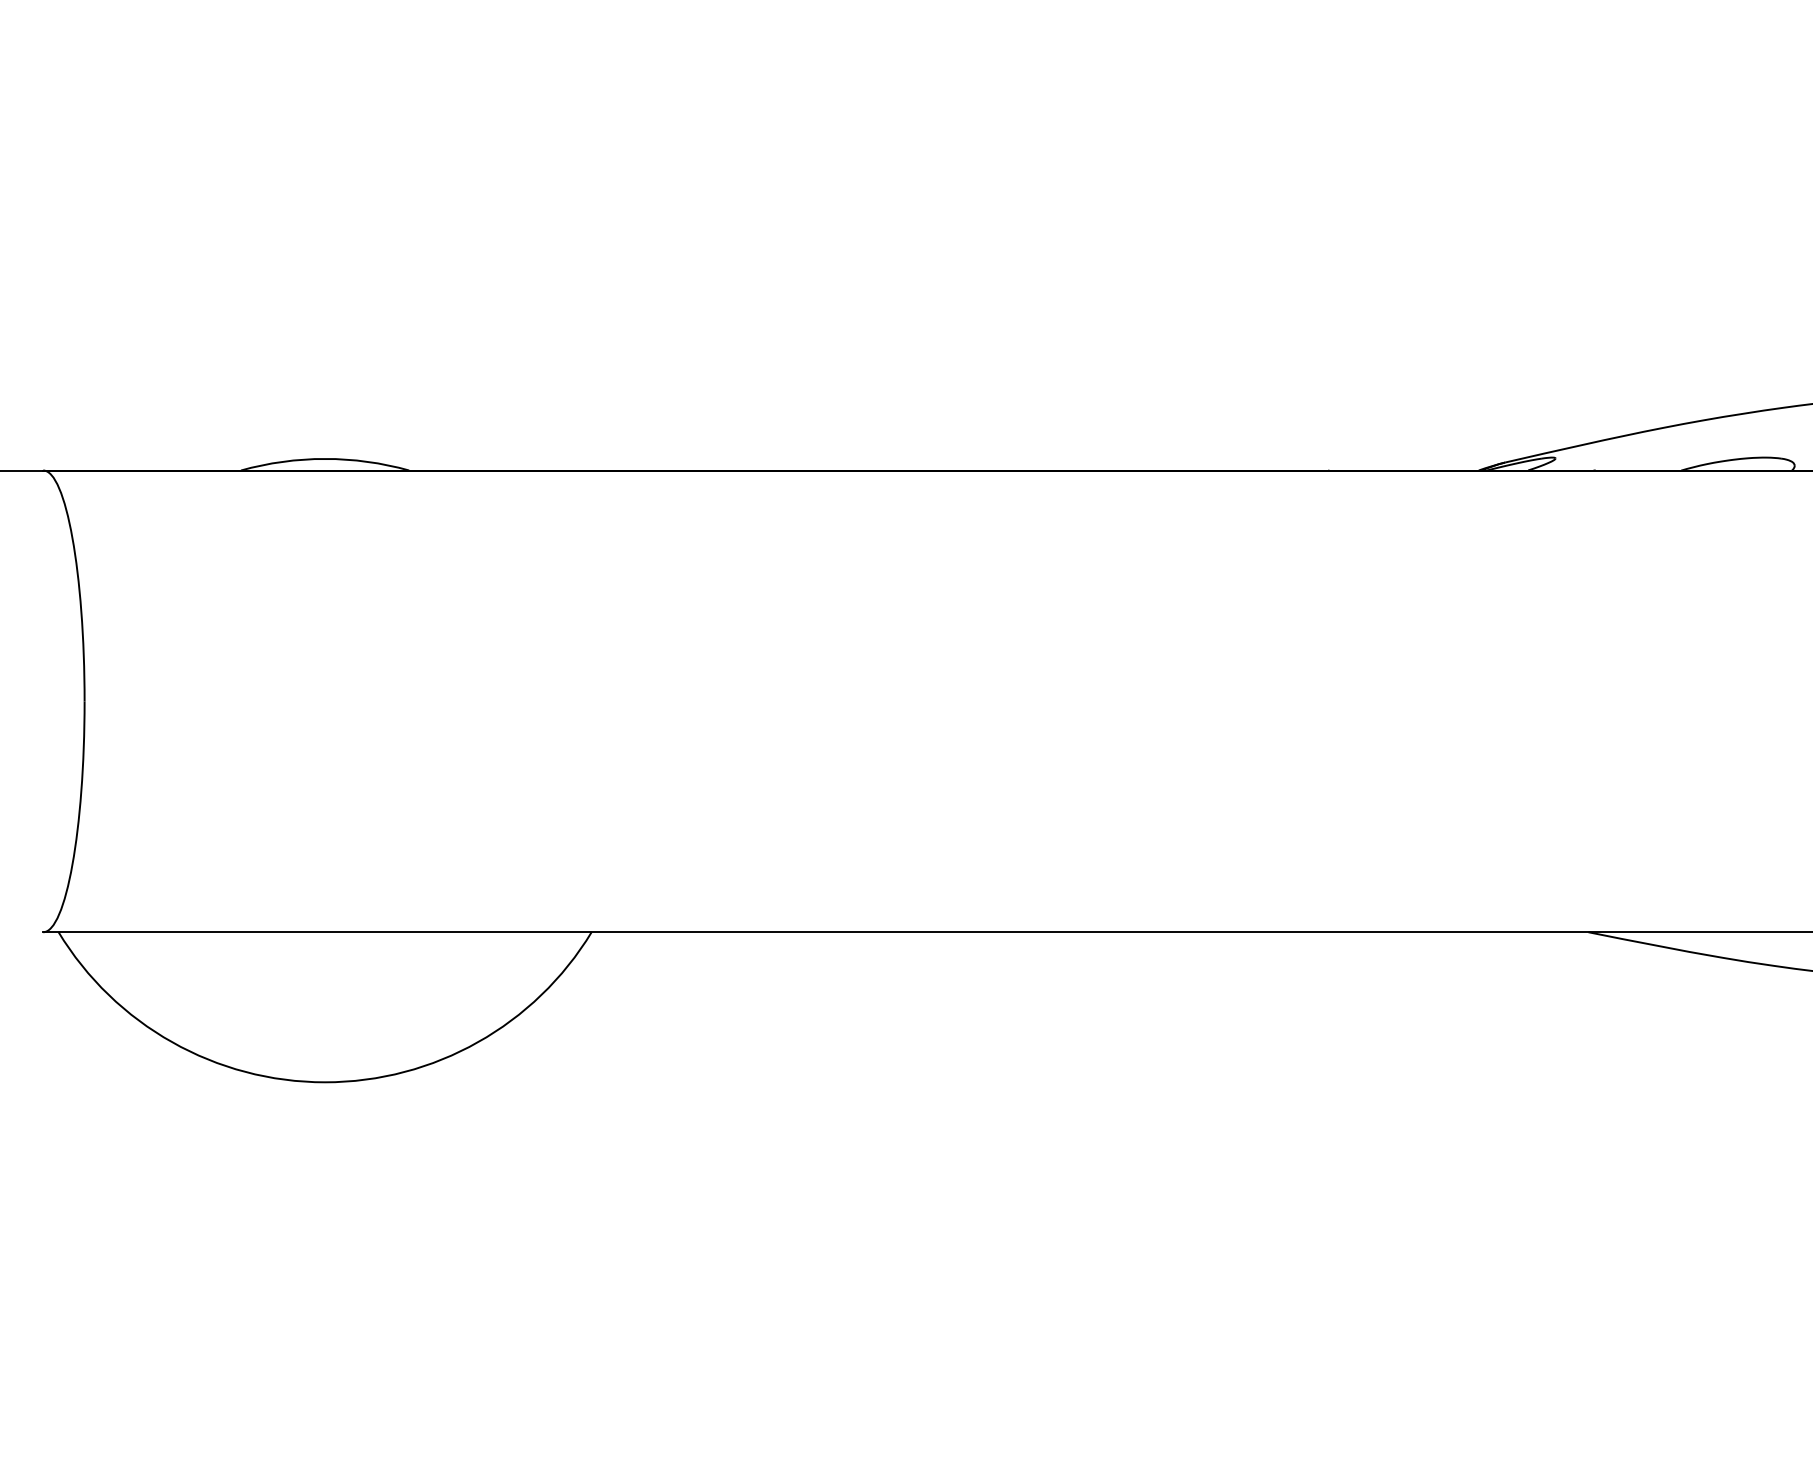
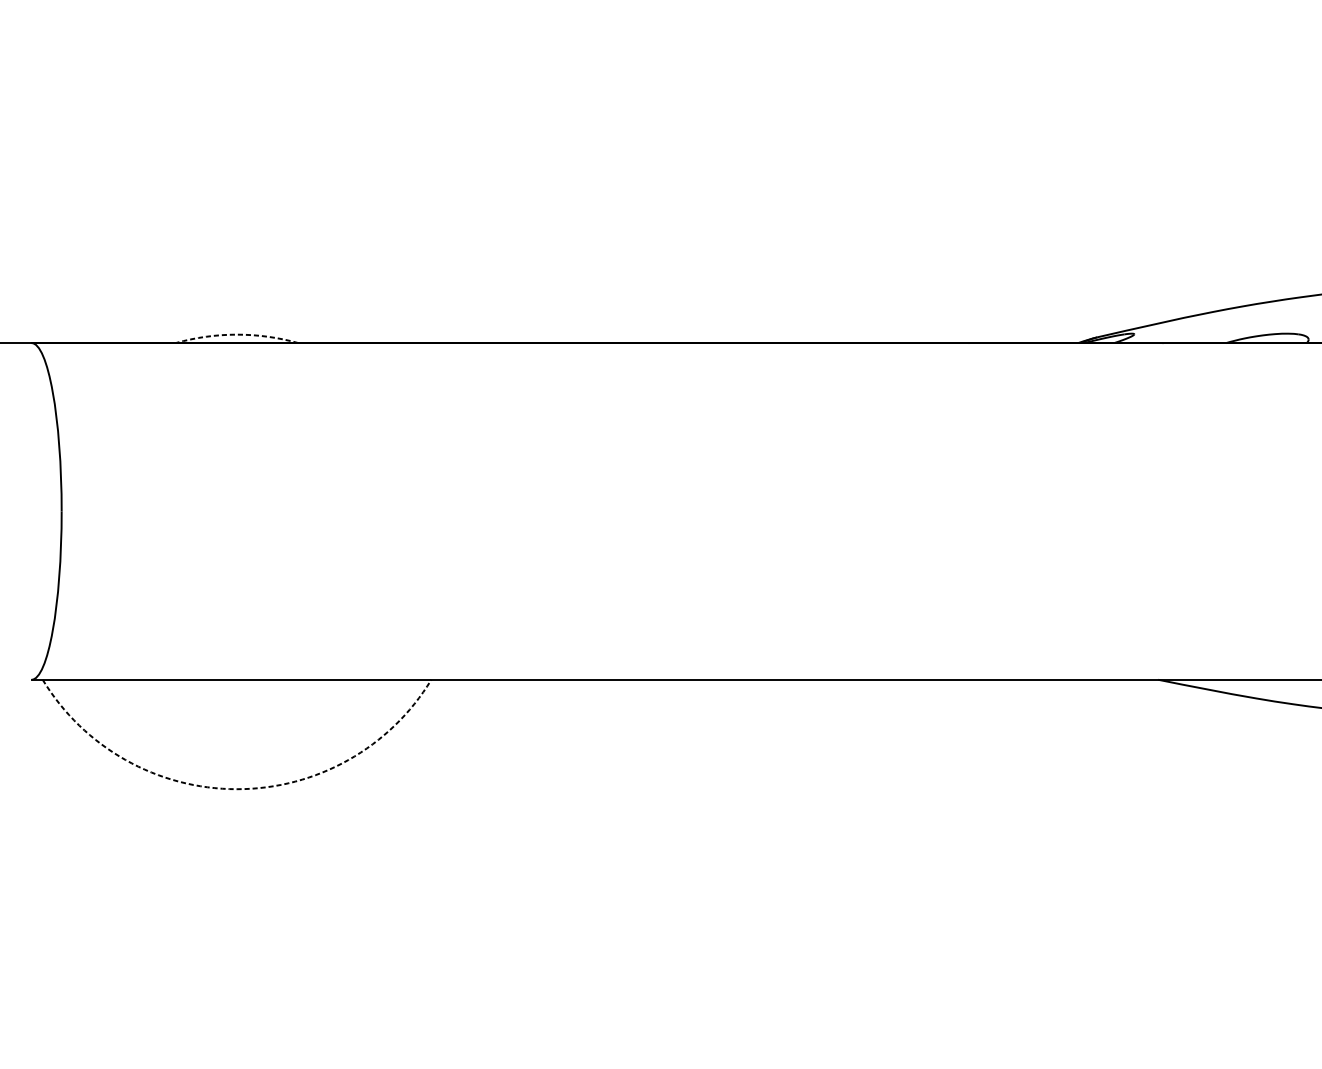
arc: (325, 458) -> (237, 334), solid -> dashed
arc: (325, 1082) -> (237, 789), solid -> dashed

